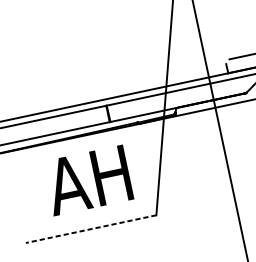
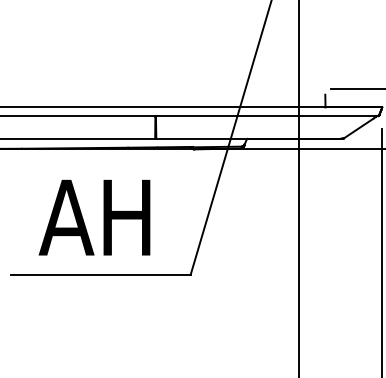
text: (88, 180) -> (94, 217), moved
line: (90, 229) -> (100, 274), dashed -> solid

